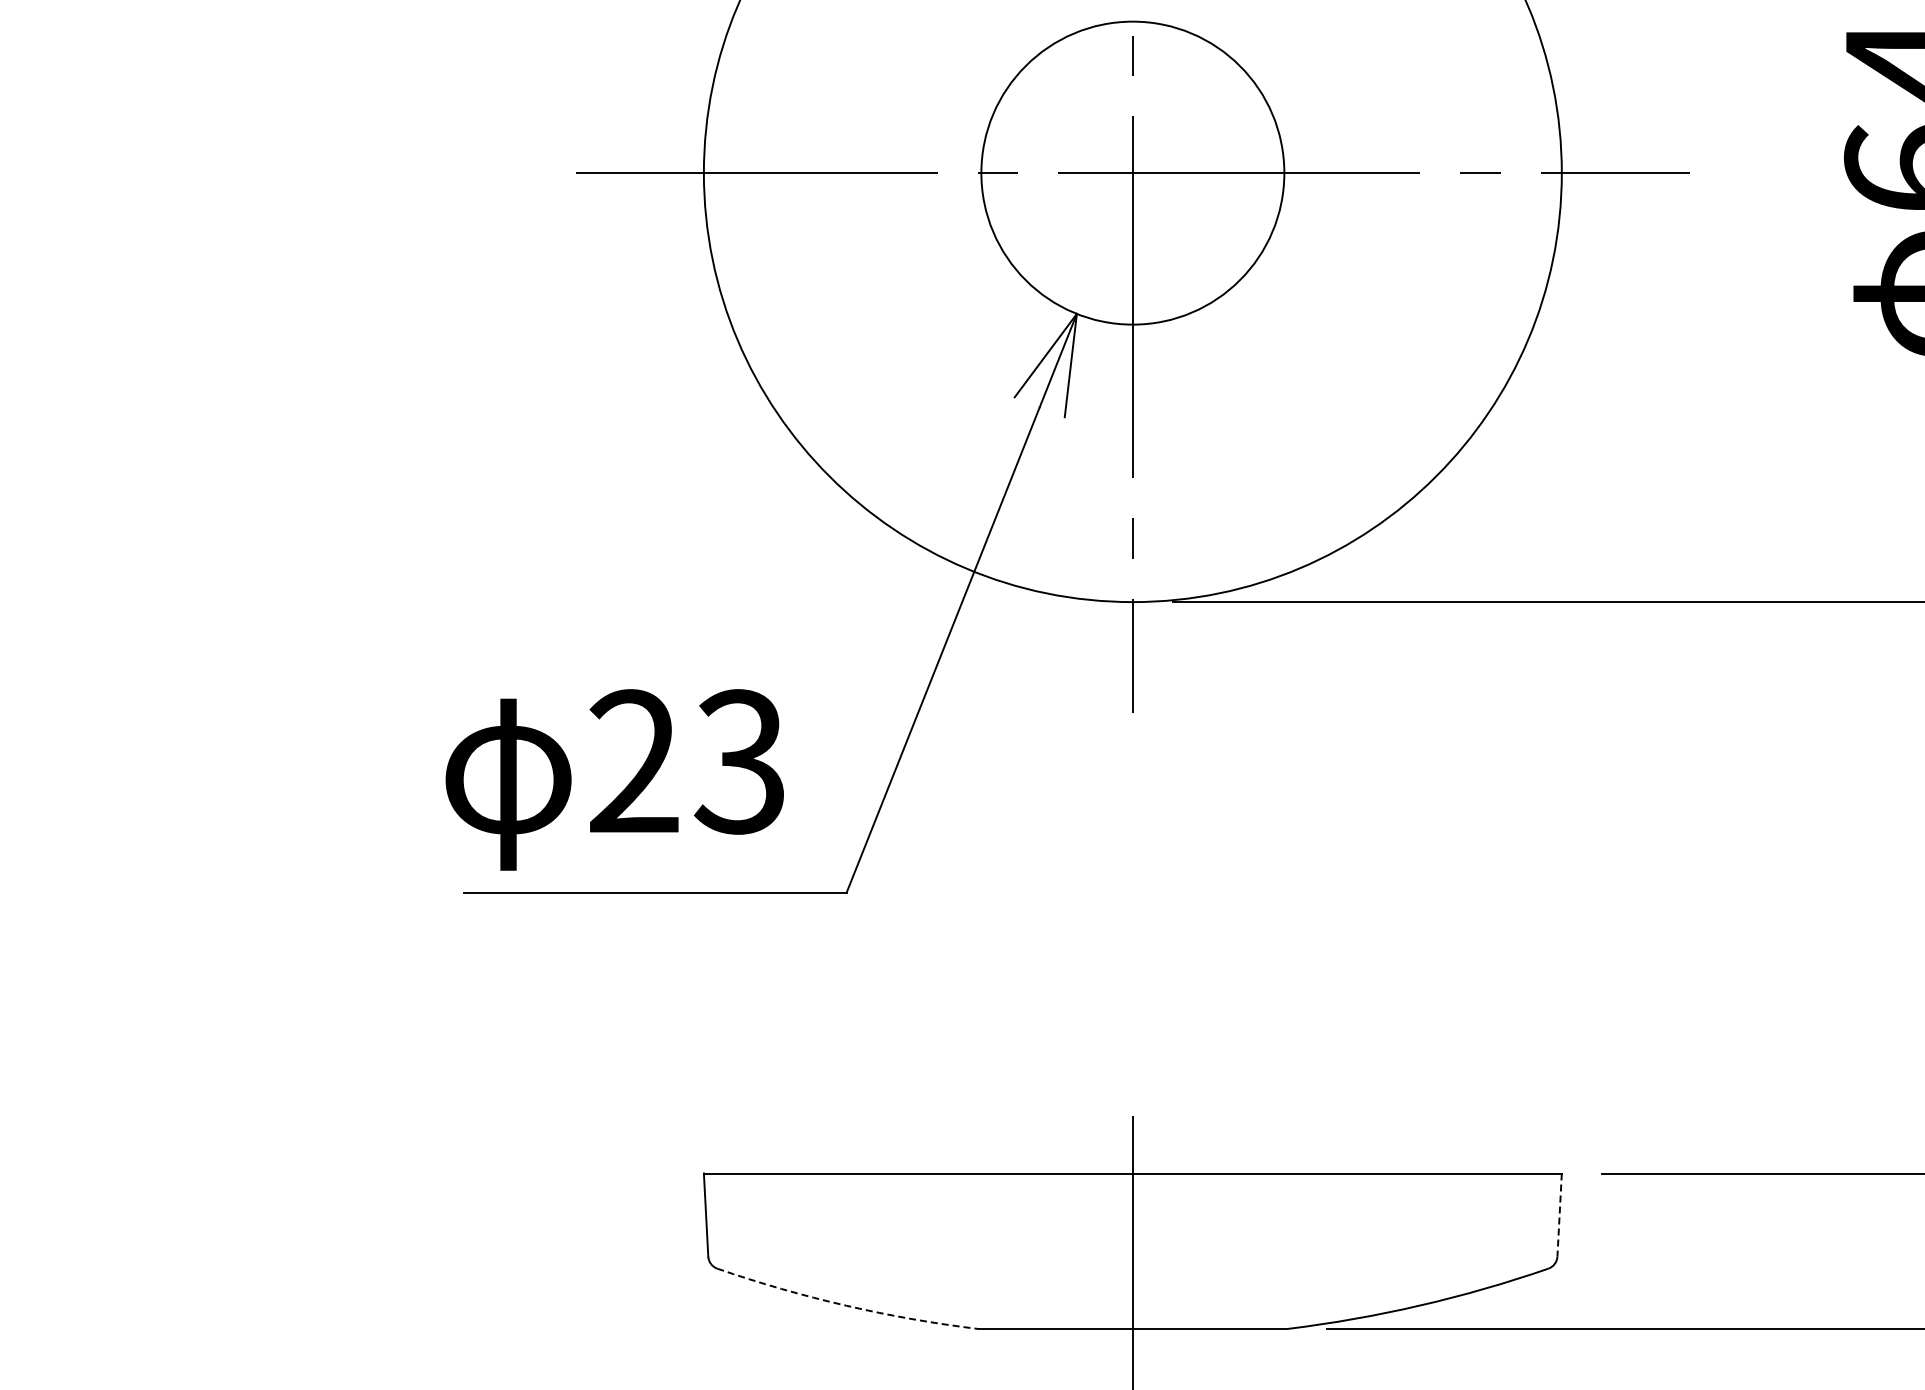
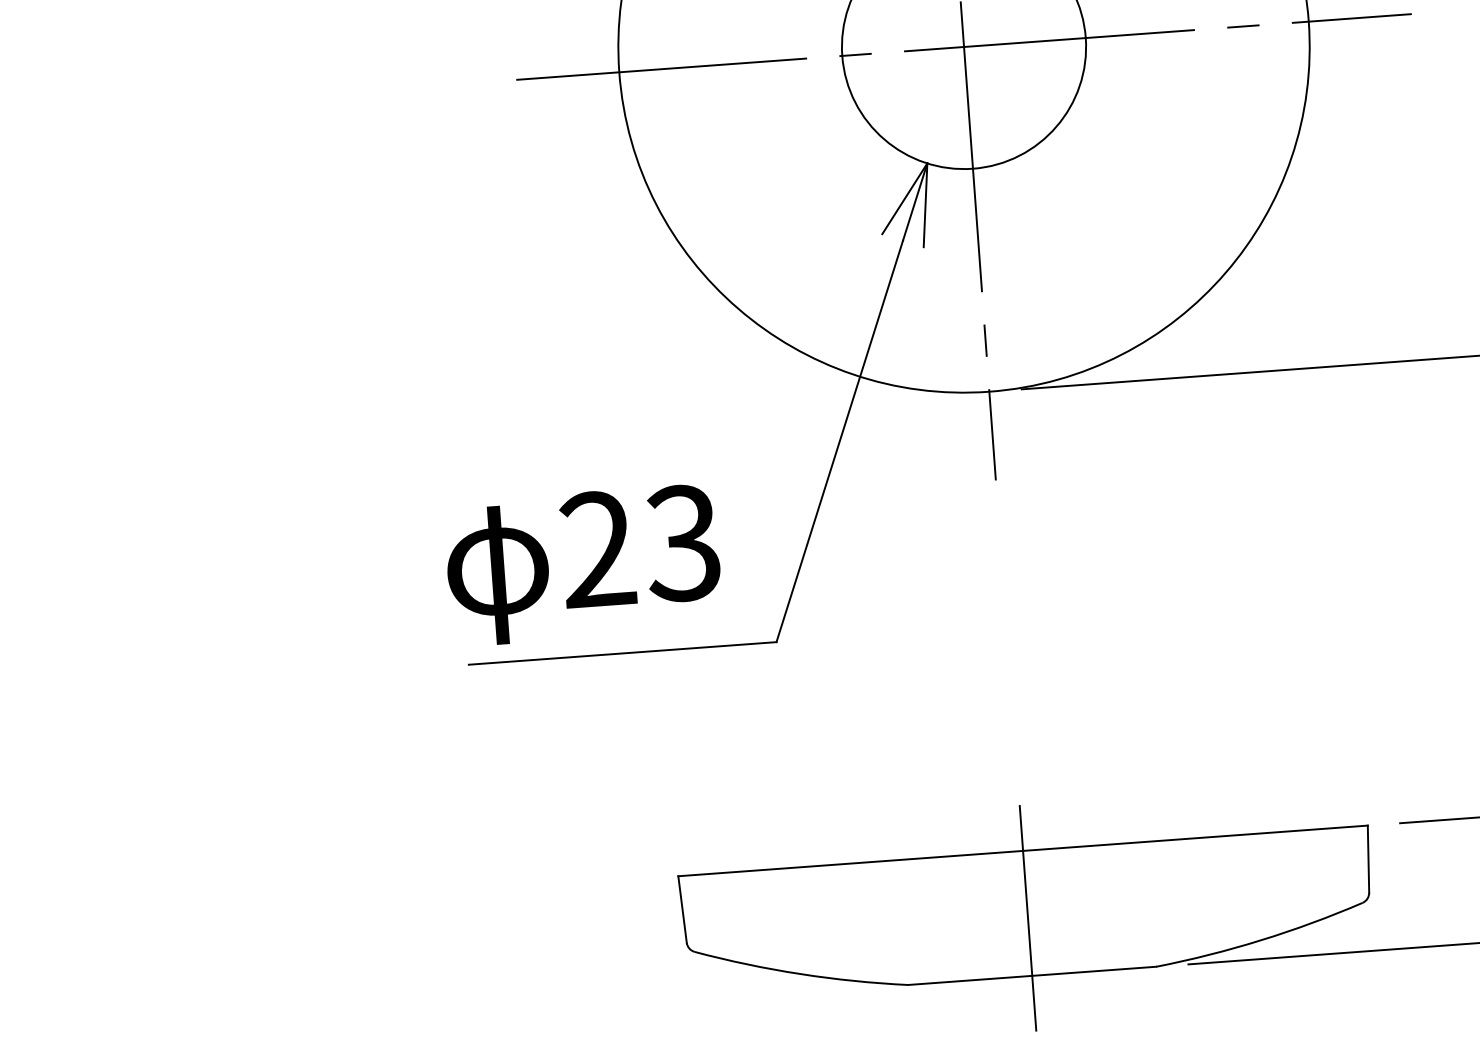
line: (1559, 1215) -> (1368, 859), dashed -> solid
arc: (846, 1305) -> (800, 973), dashed -> solid

